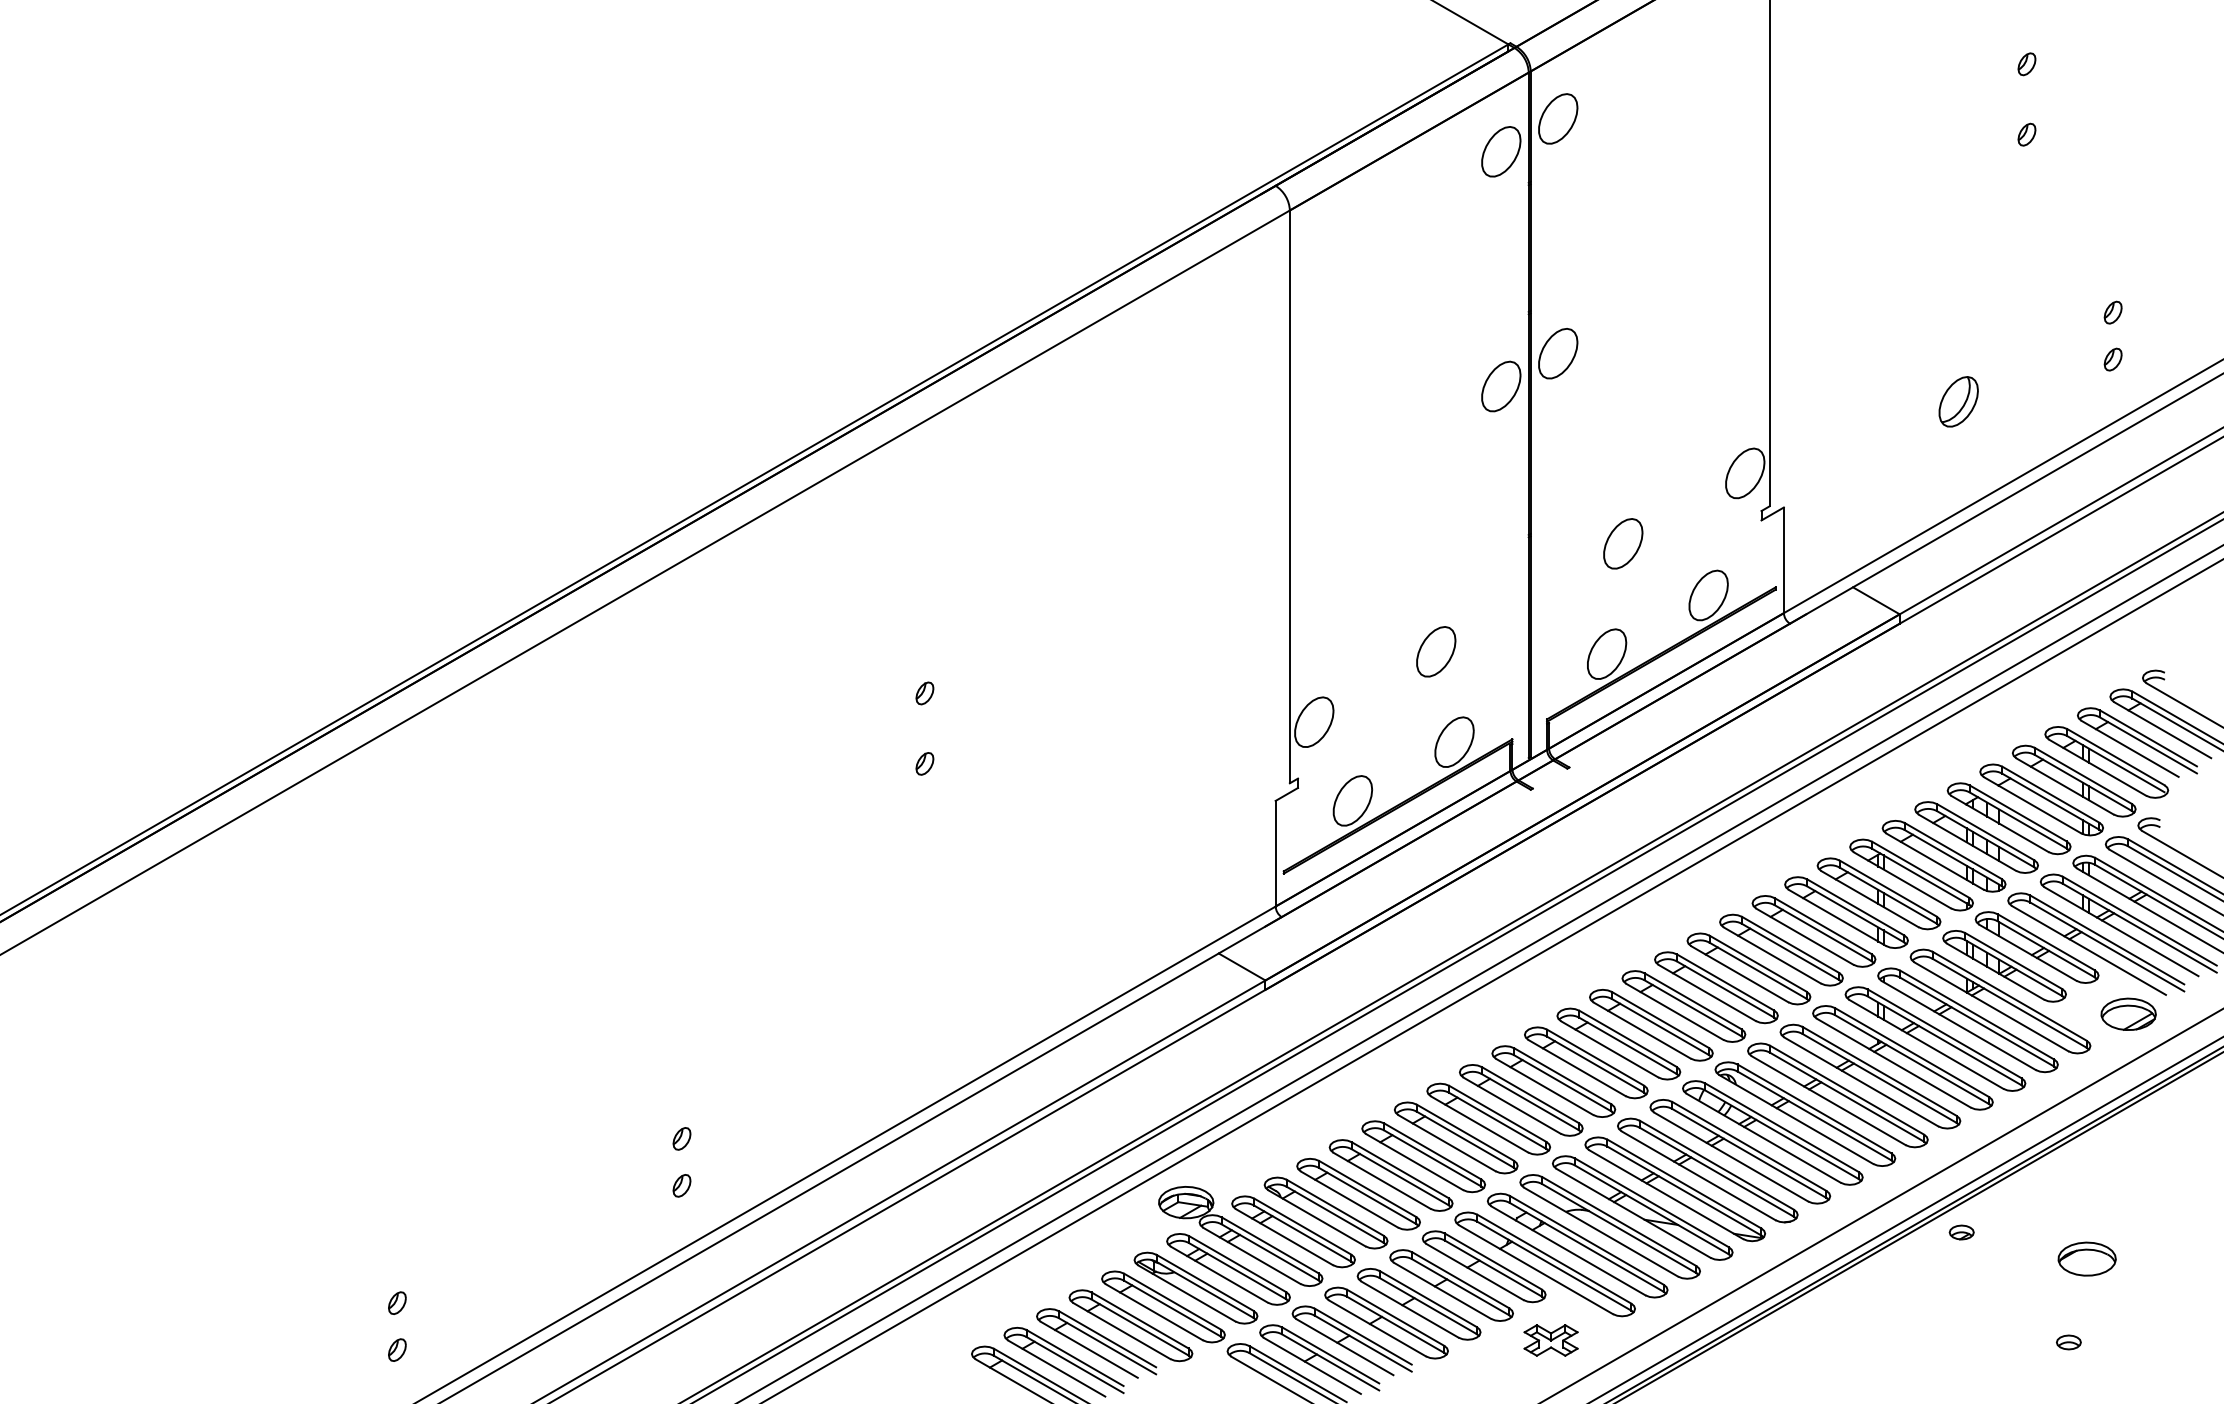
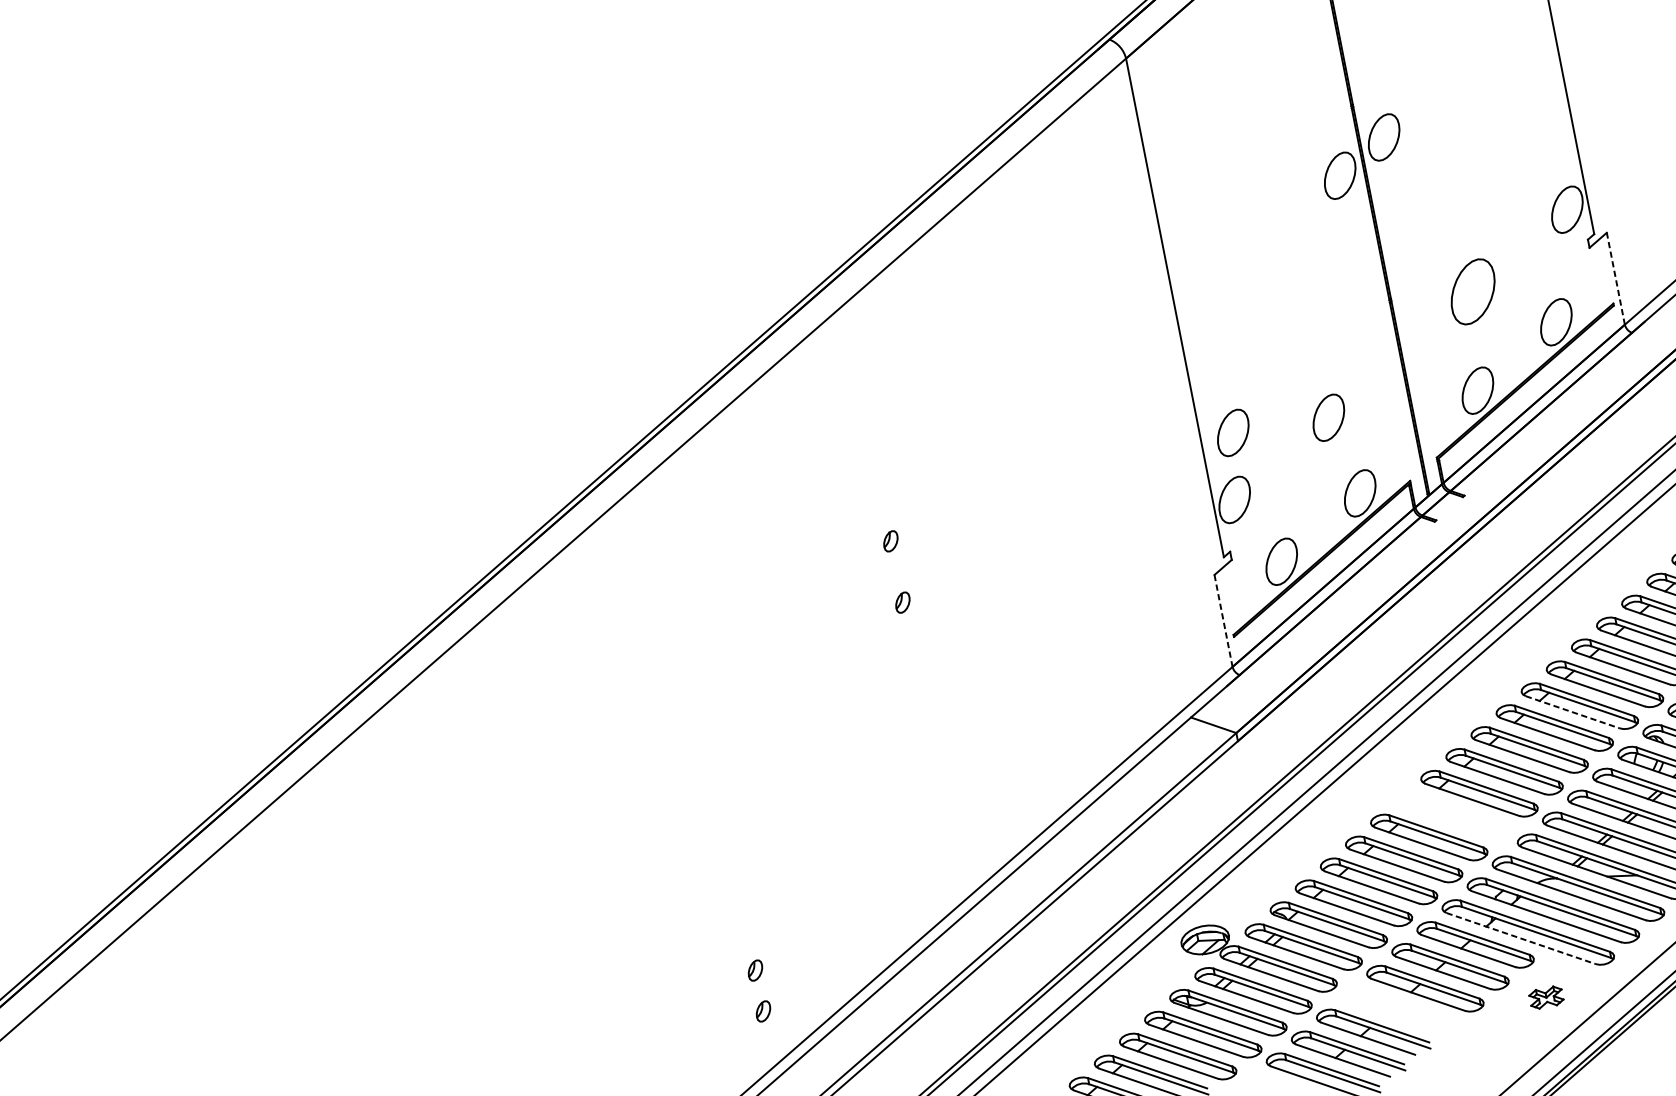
part: (1623, 543) -> (1473, 291), size x1.4
line: (1783, 560) -> (1615, 278), solid -> dashed
part: (1327, 647) -> (1233, 432), added
line: (1275, 853) -> (1223, 620), solid -> dashed
line: (1642, 1030) -> (1573, 712), solid -> dashed
part: (1488, 1118) -> (1454, 815), removed
line: (1536, 1269) -> (1521, 938), solid -> dashed
part: (1386, 1322) -> (1400, 1010), removed
part: (1550, 1340) -> (1545, 997), size x0.7

